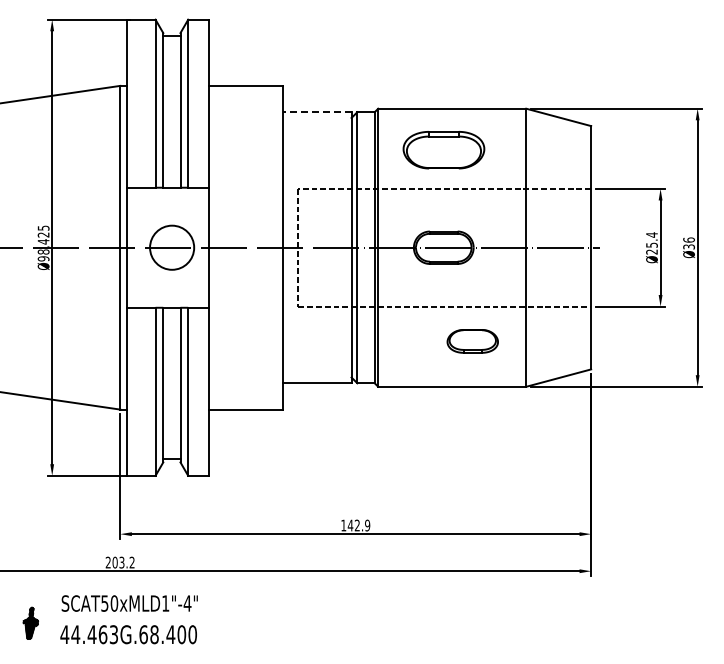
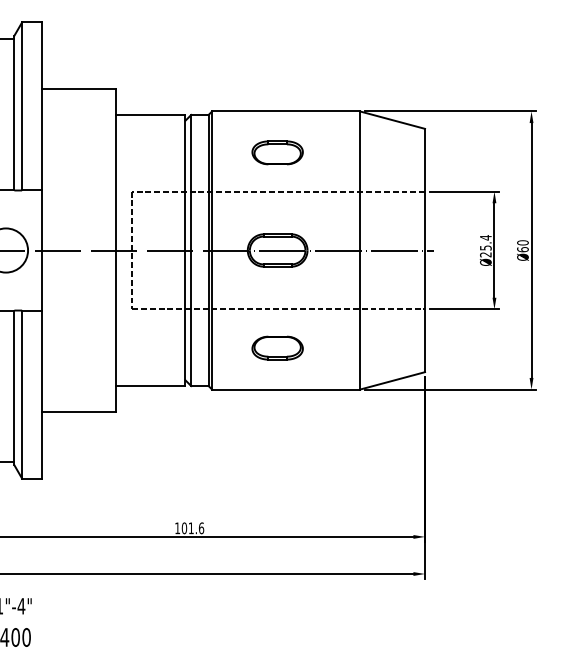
line: (317, 112) -> (151, 115), dashed -> solid
part: (443, 149) -> (277, 152), size x0.62
text: (688, 243) -> (522, 246), Ø36 -> Ø60
part: (472, 341) -> (277, 348), moved
text: (358, 525) -> (192, 528), 142.9 -> 101.6

